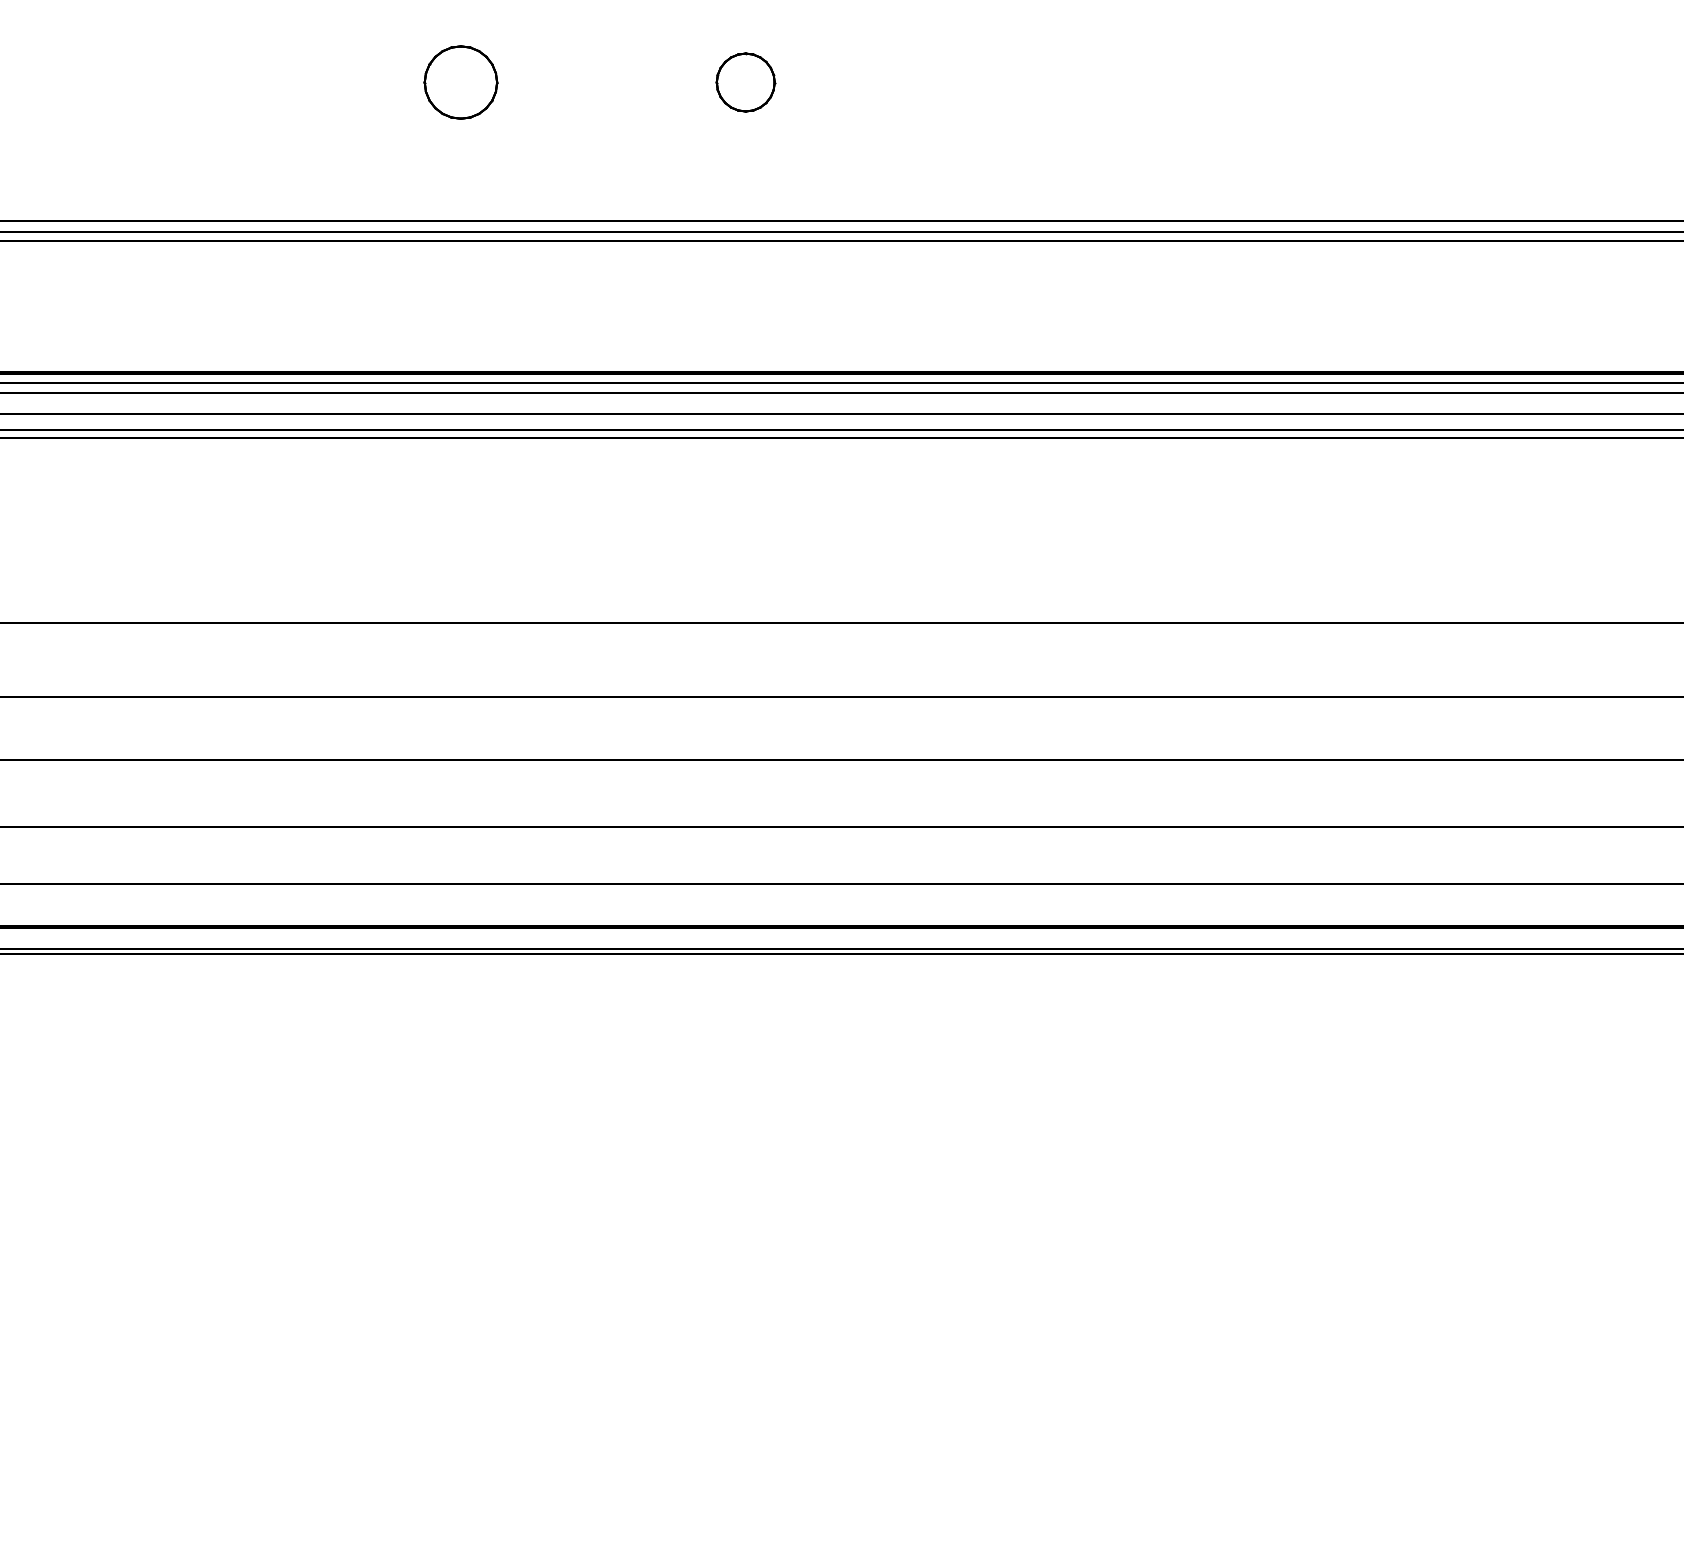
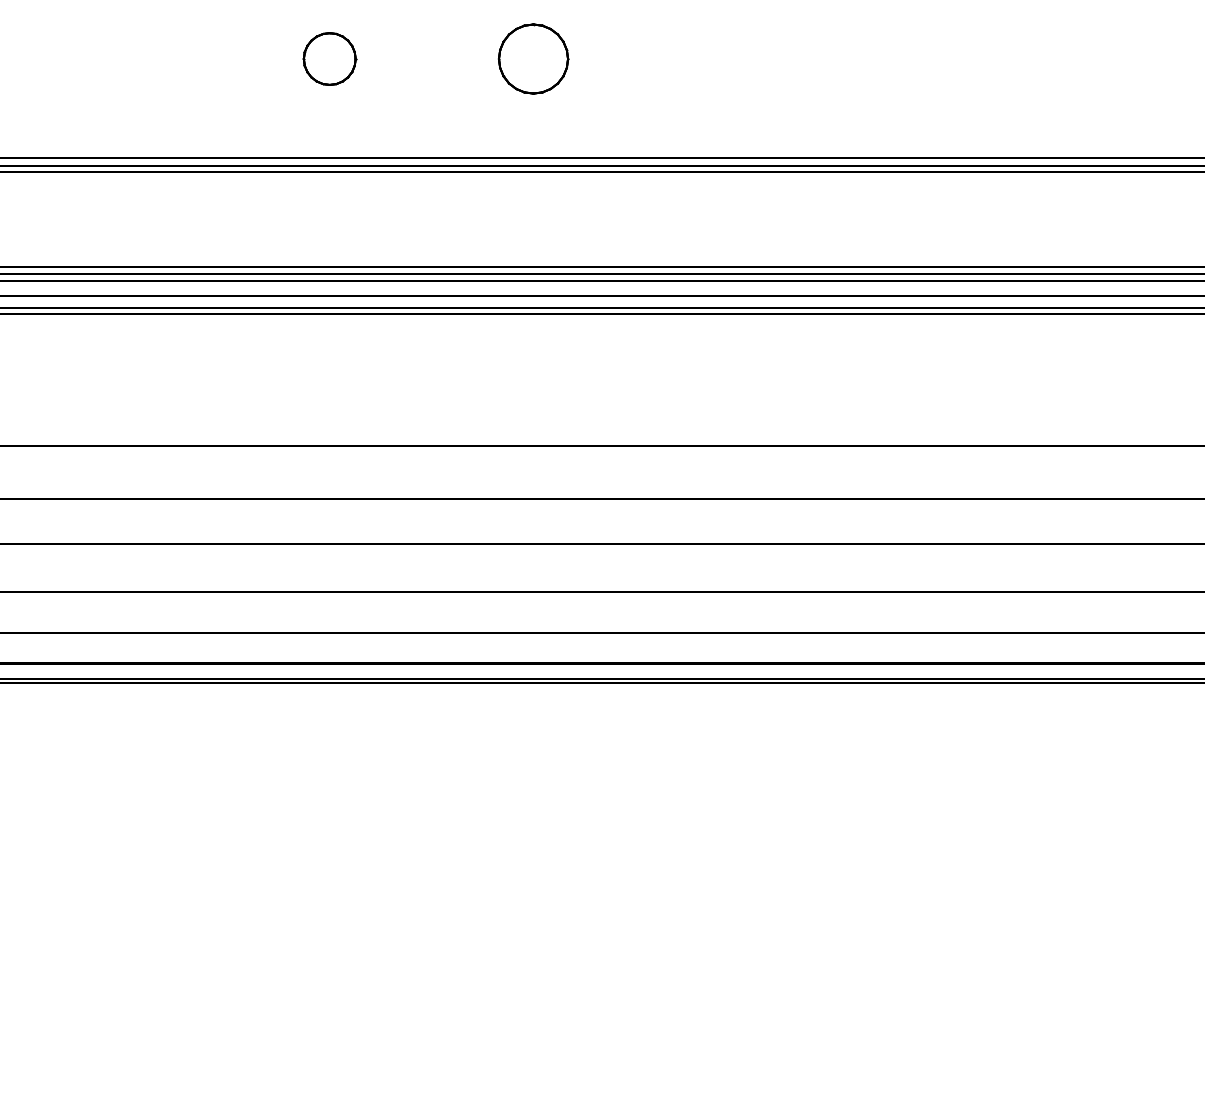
part: (745, 82) -> (533, 59), size x1.67

